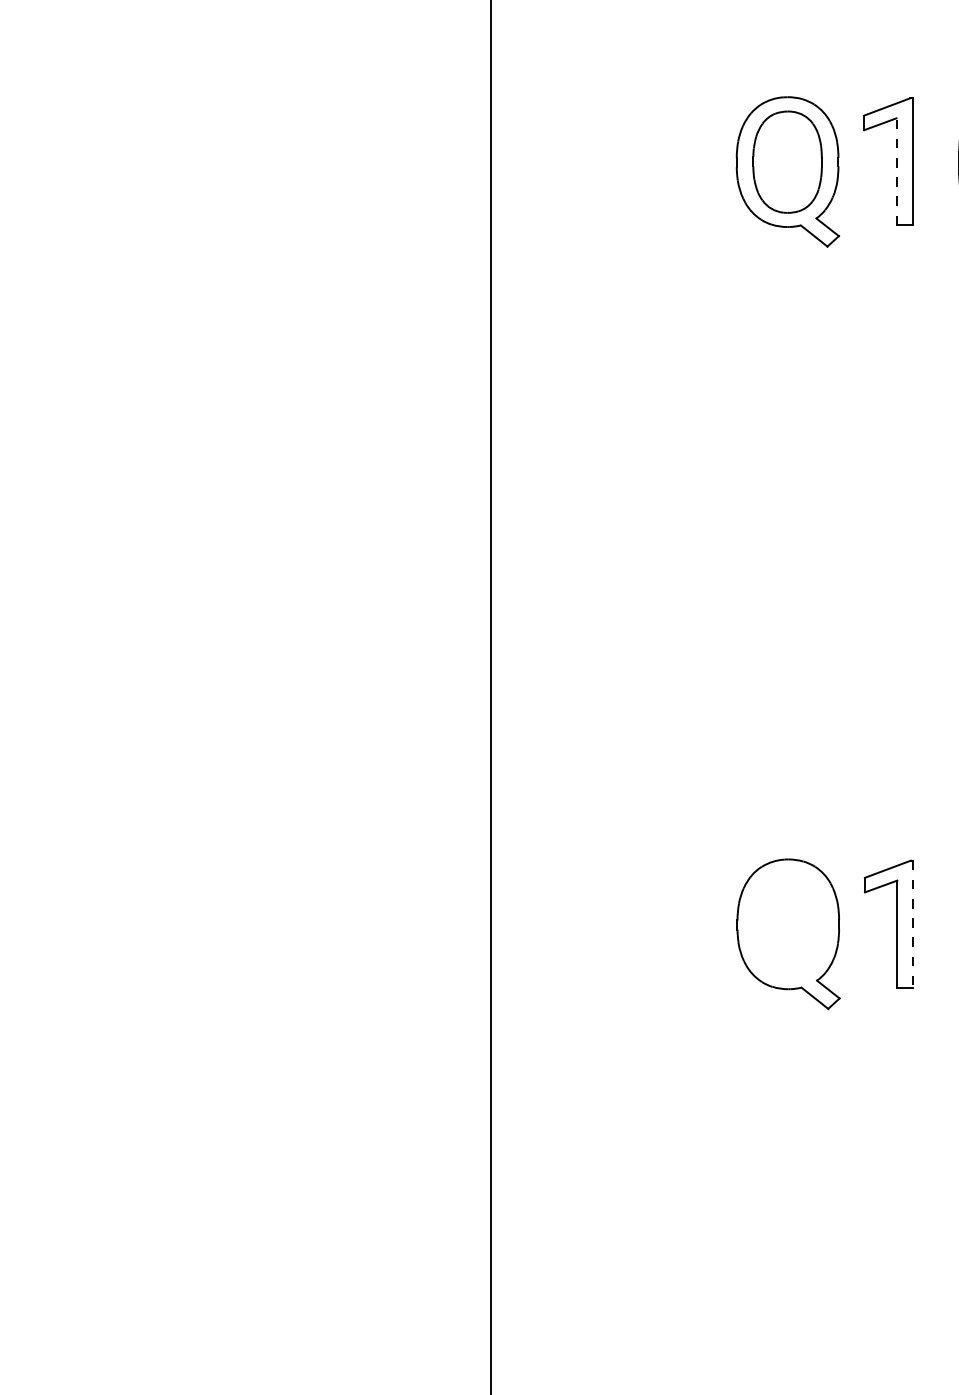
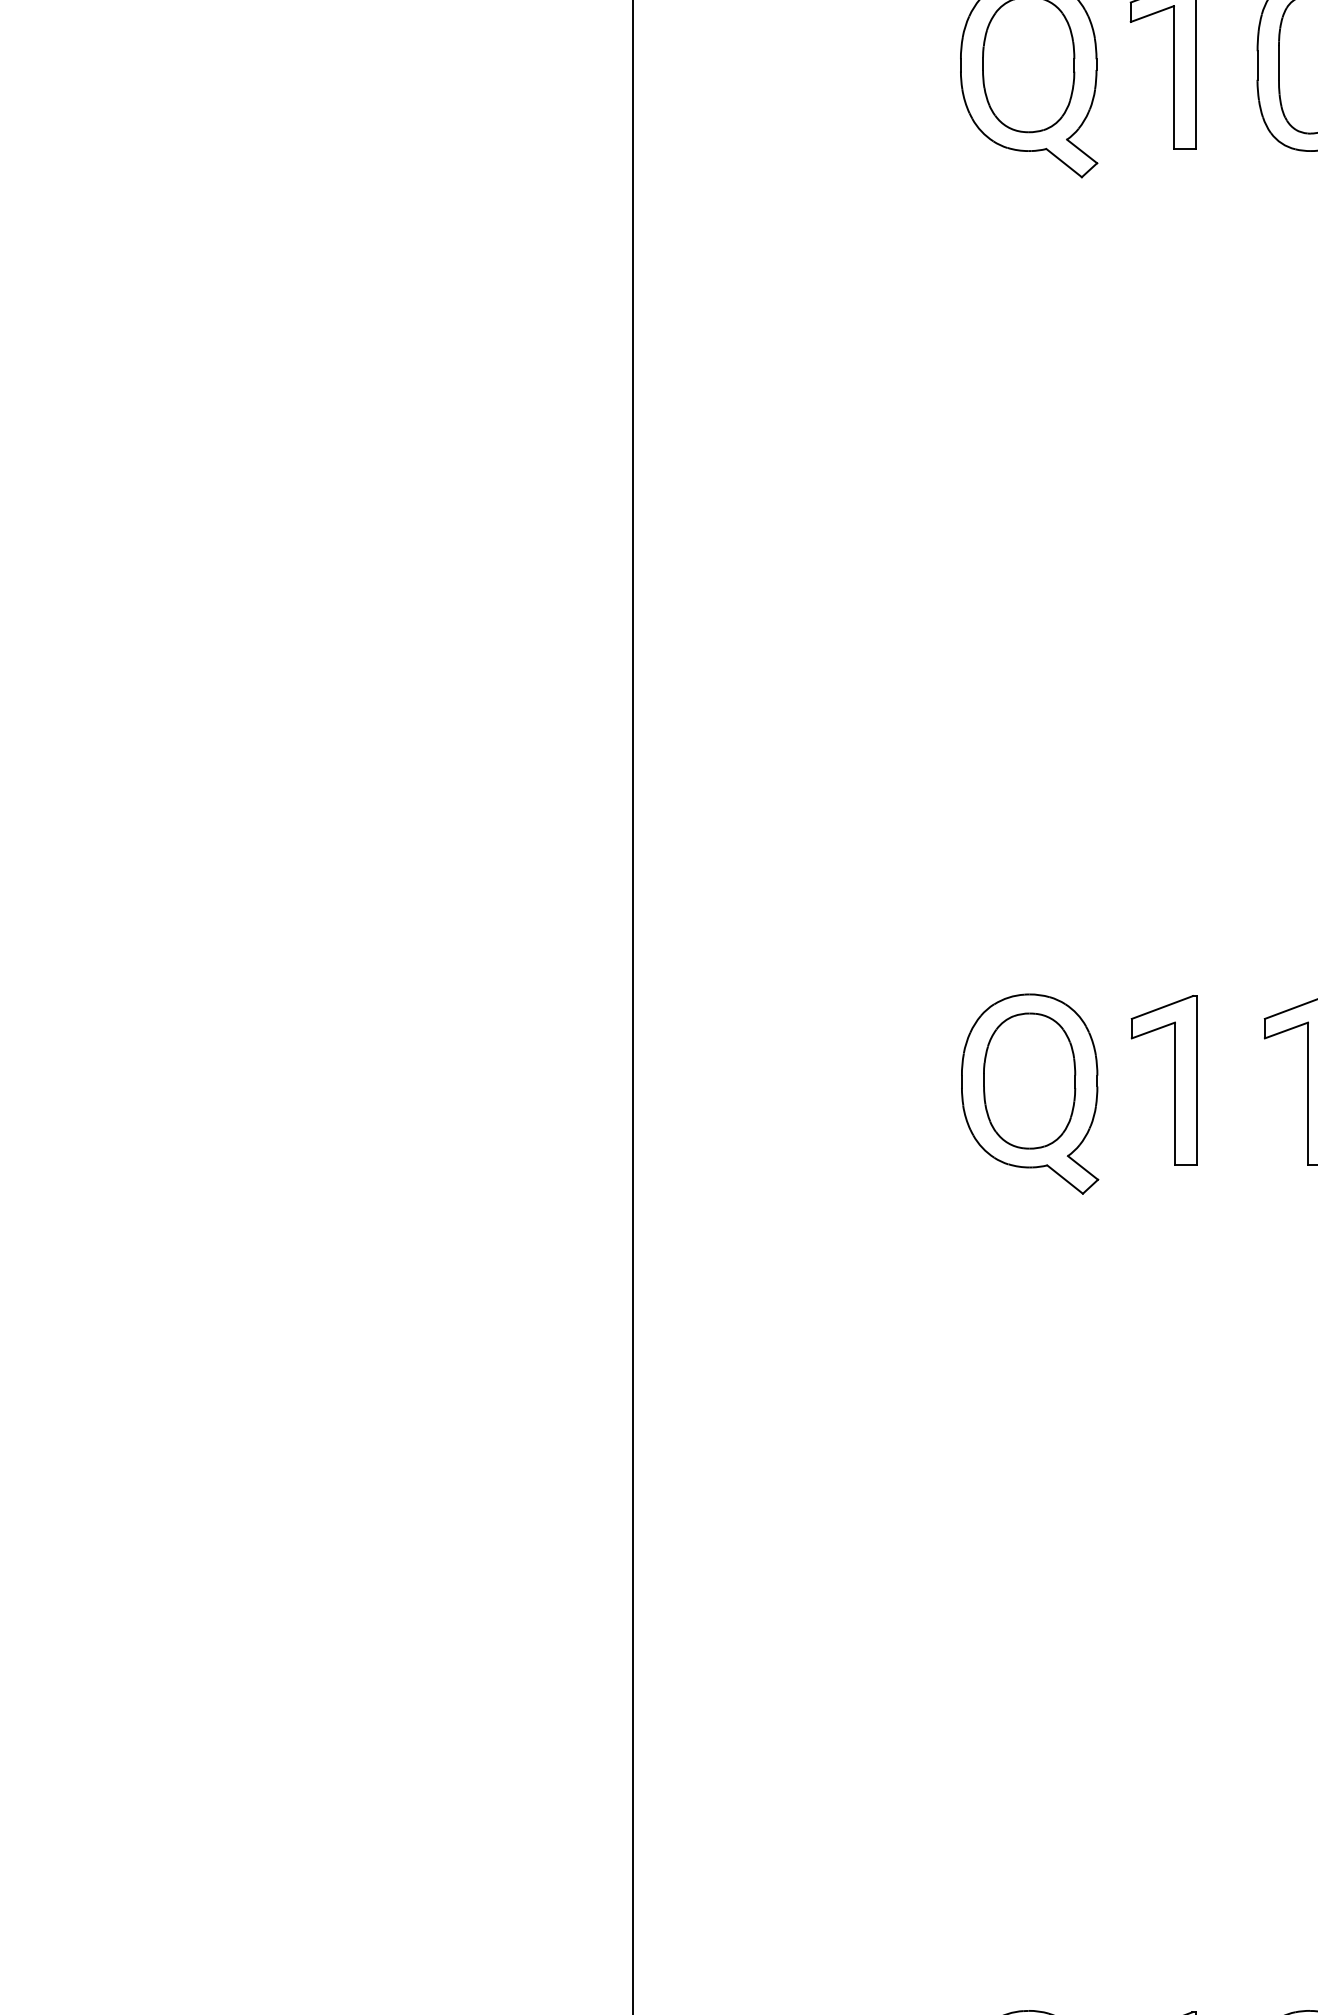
line: (896, 171) -> (1173, 76), dashed -> solid
part: (788, 923) -> (1029, 1080), added
line: (913, 923) -> (1196, 1080), dashed -> solid

